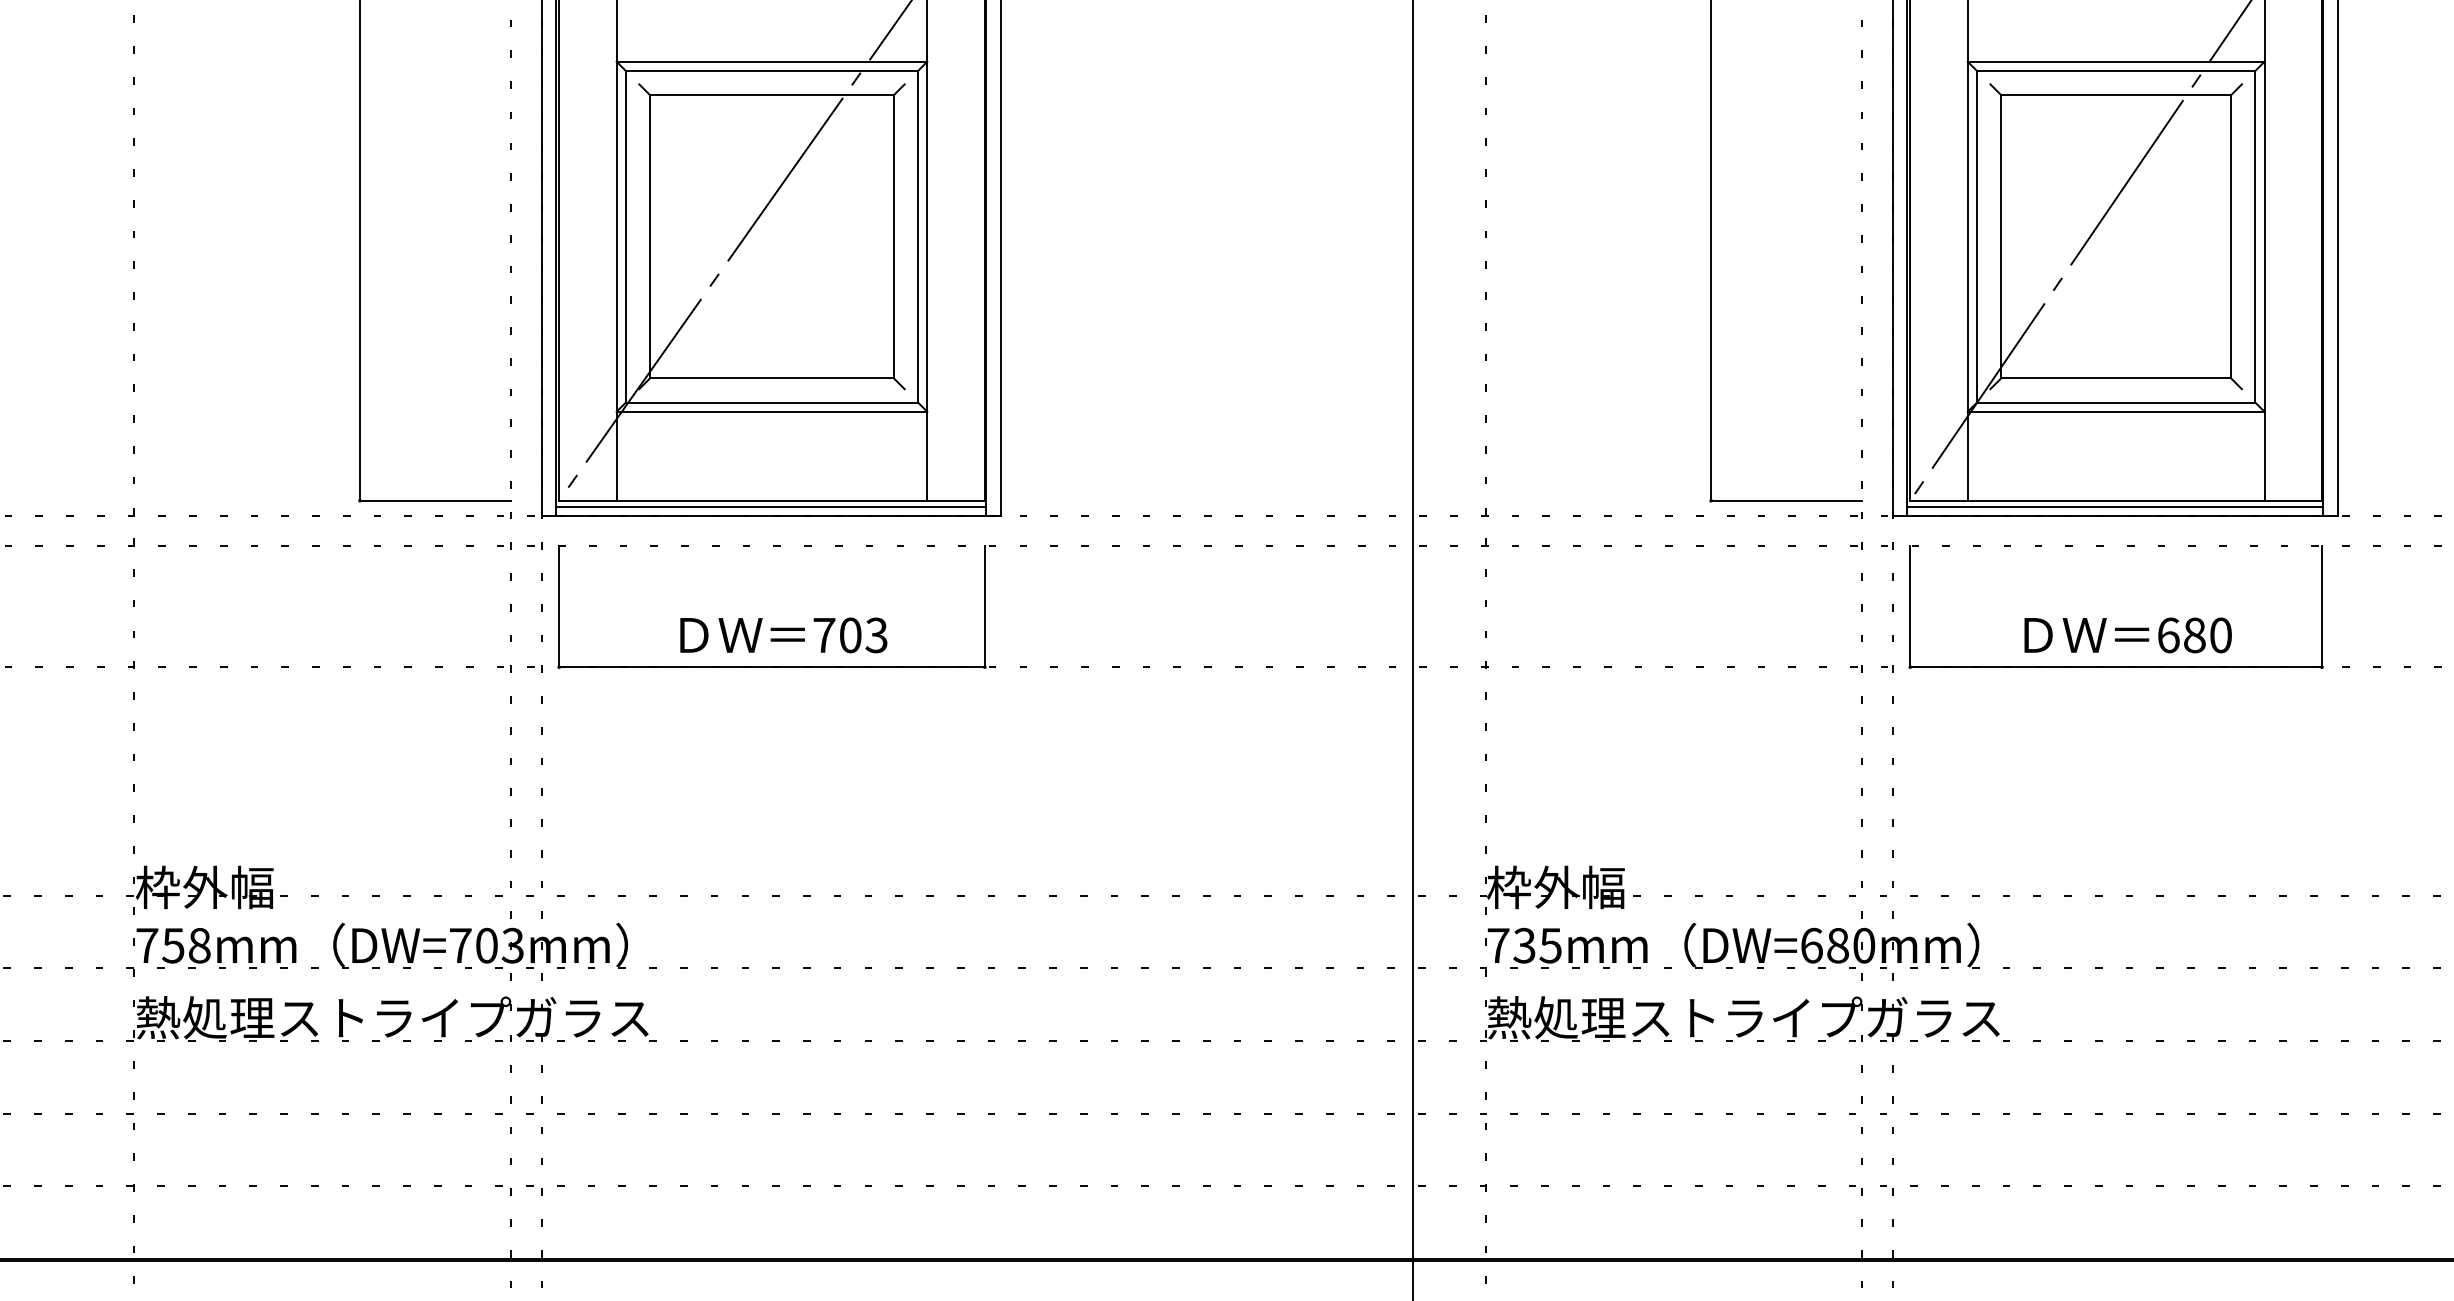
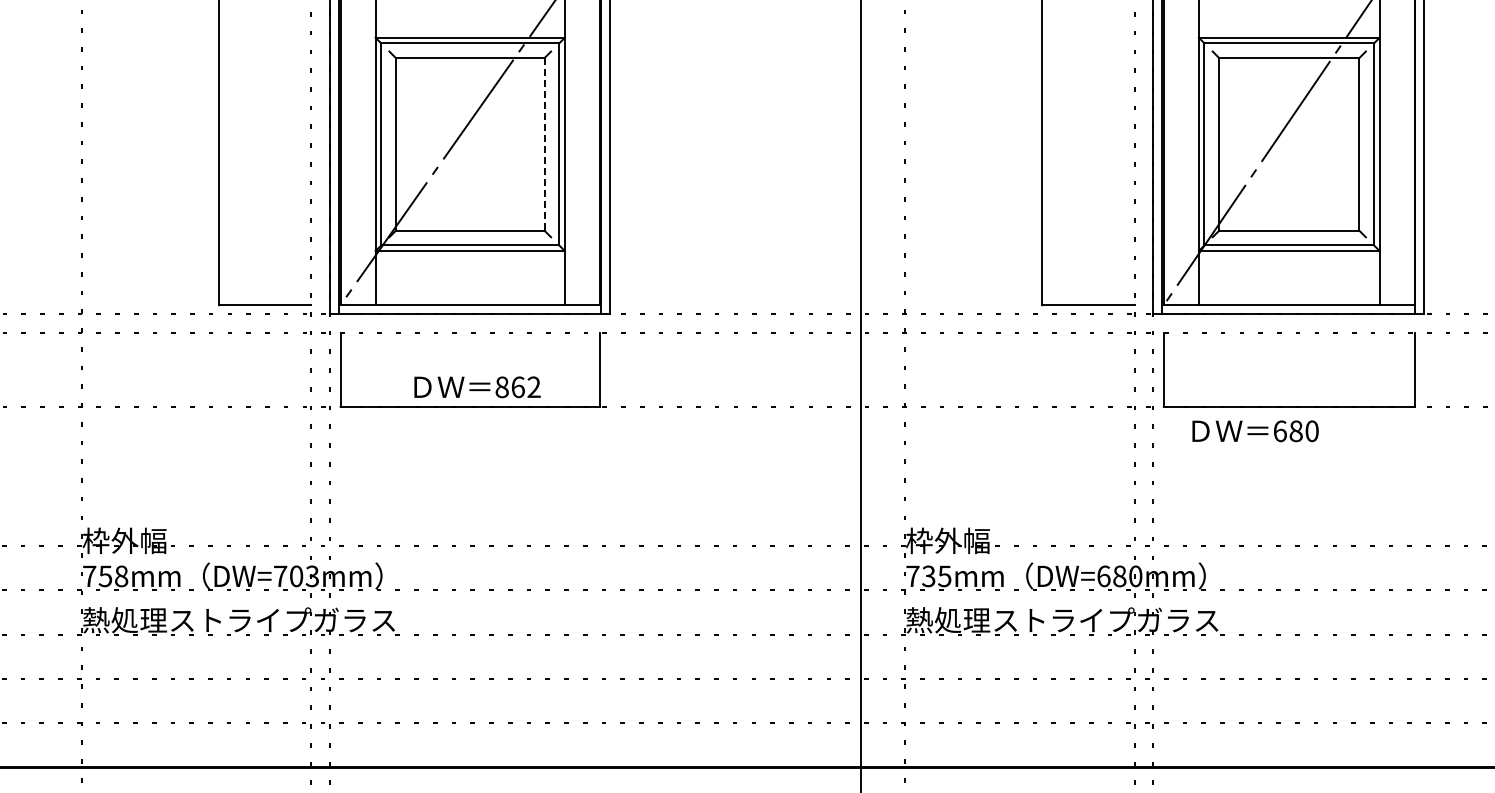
line: (893, 236) -> (544, 144), solid -> dashed
line: (770, 506) -> (469, 308), removed
line: (2114, 506) -> (1288, 308), removed
text: (849, 635) -> (517, 387), 703 -> 862
text: (2128, 635) -> (1255, 431), moved

